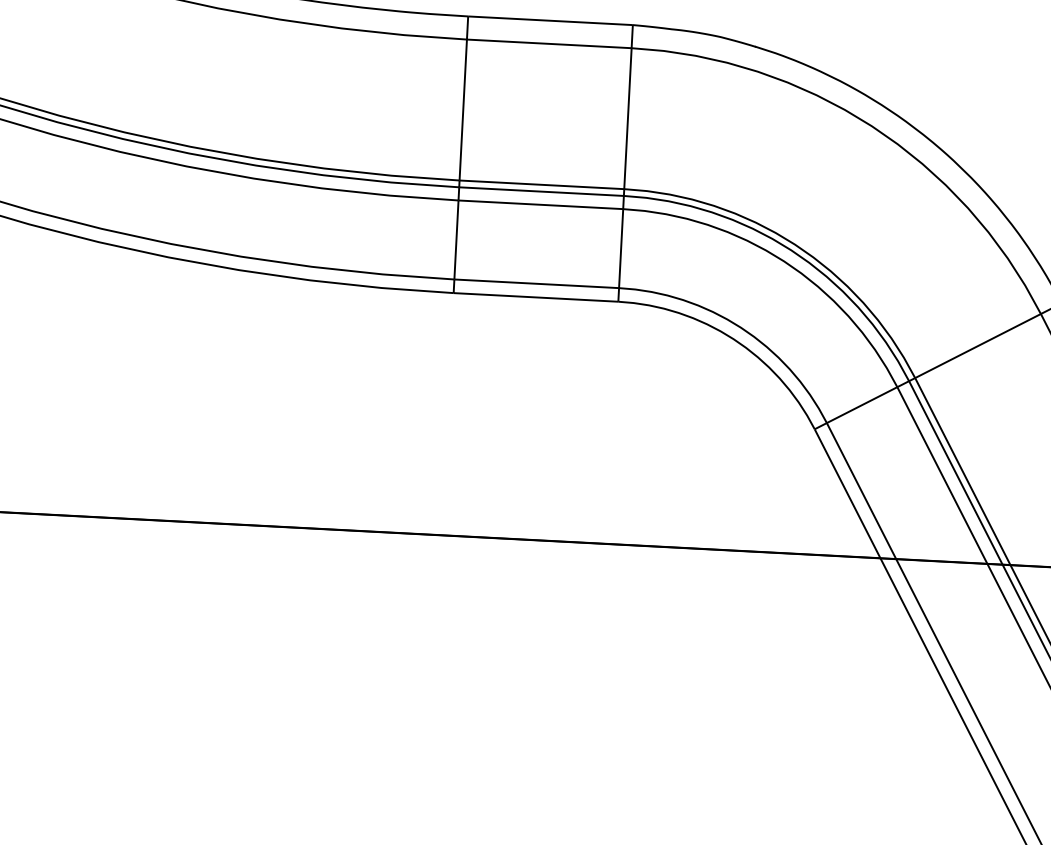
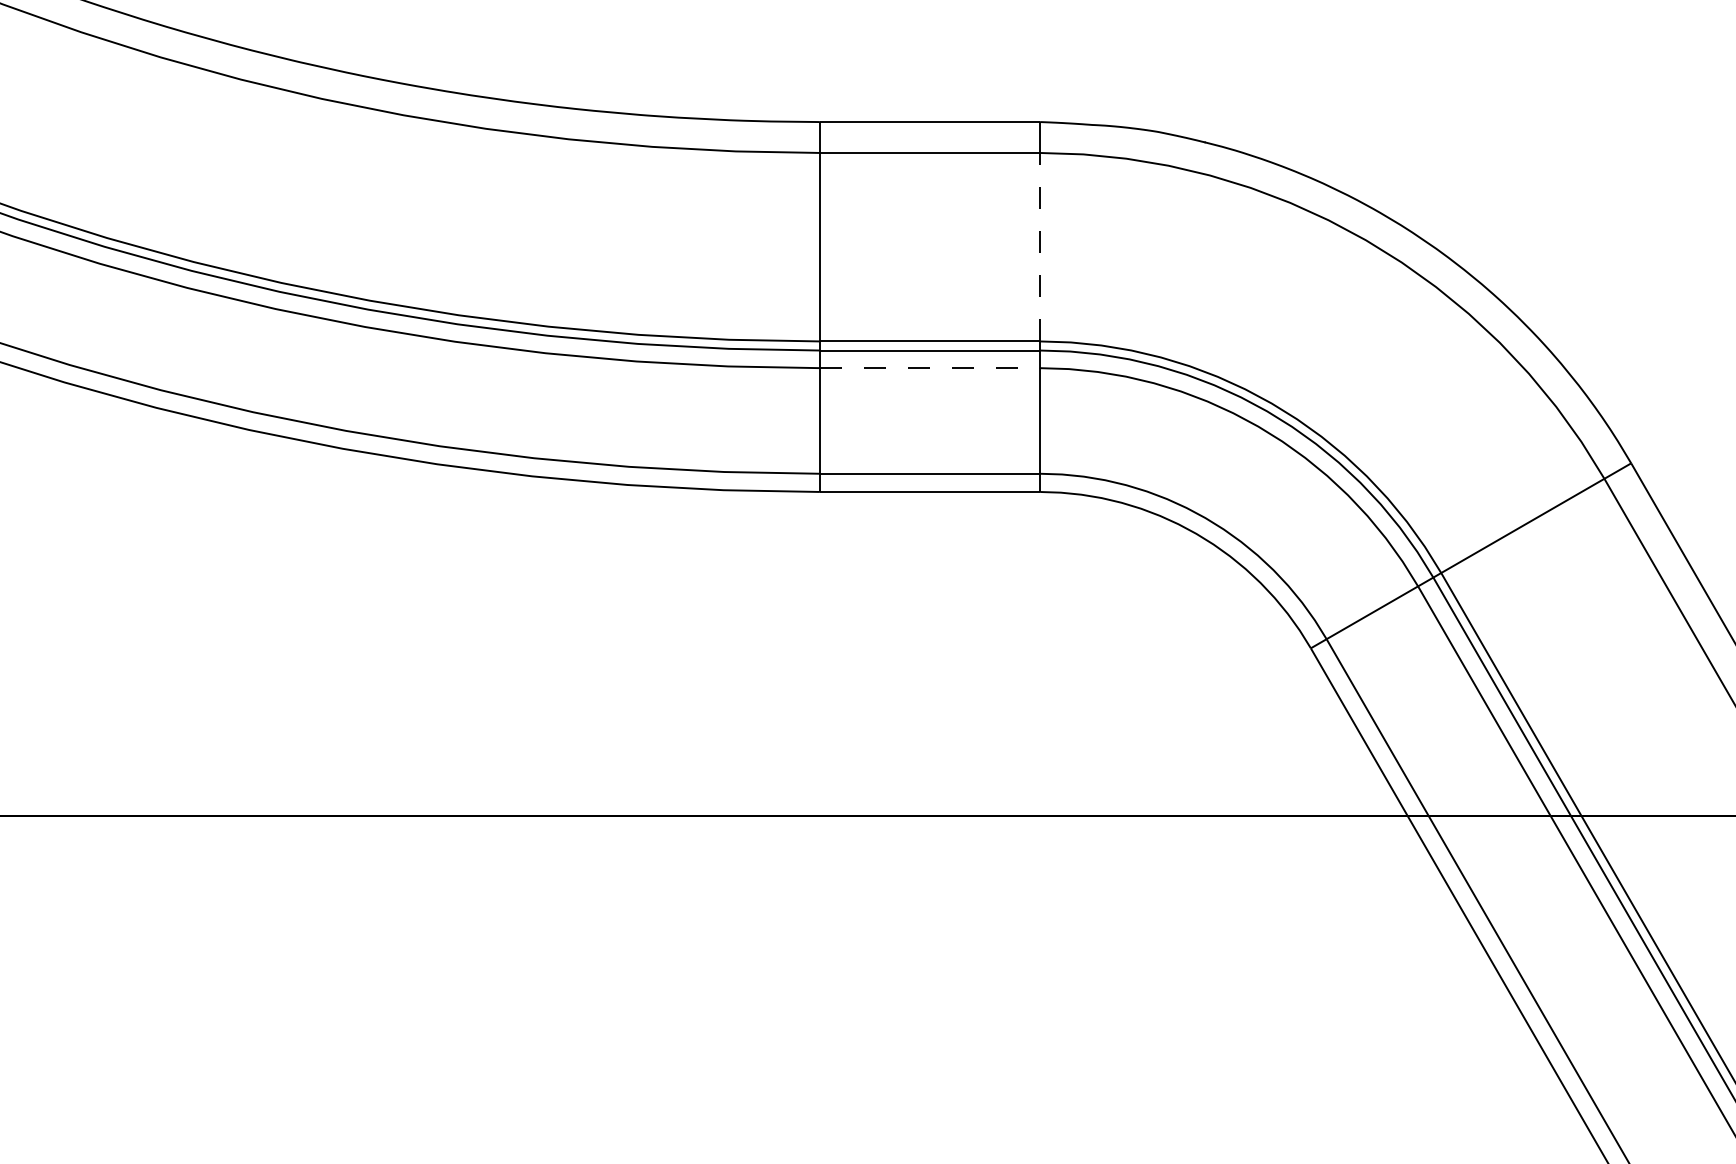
line: (628, 118) -> (1040, 246), solid -> dashed
line: (541, 205) -> (930, 368), solid -> dashed

